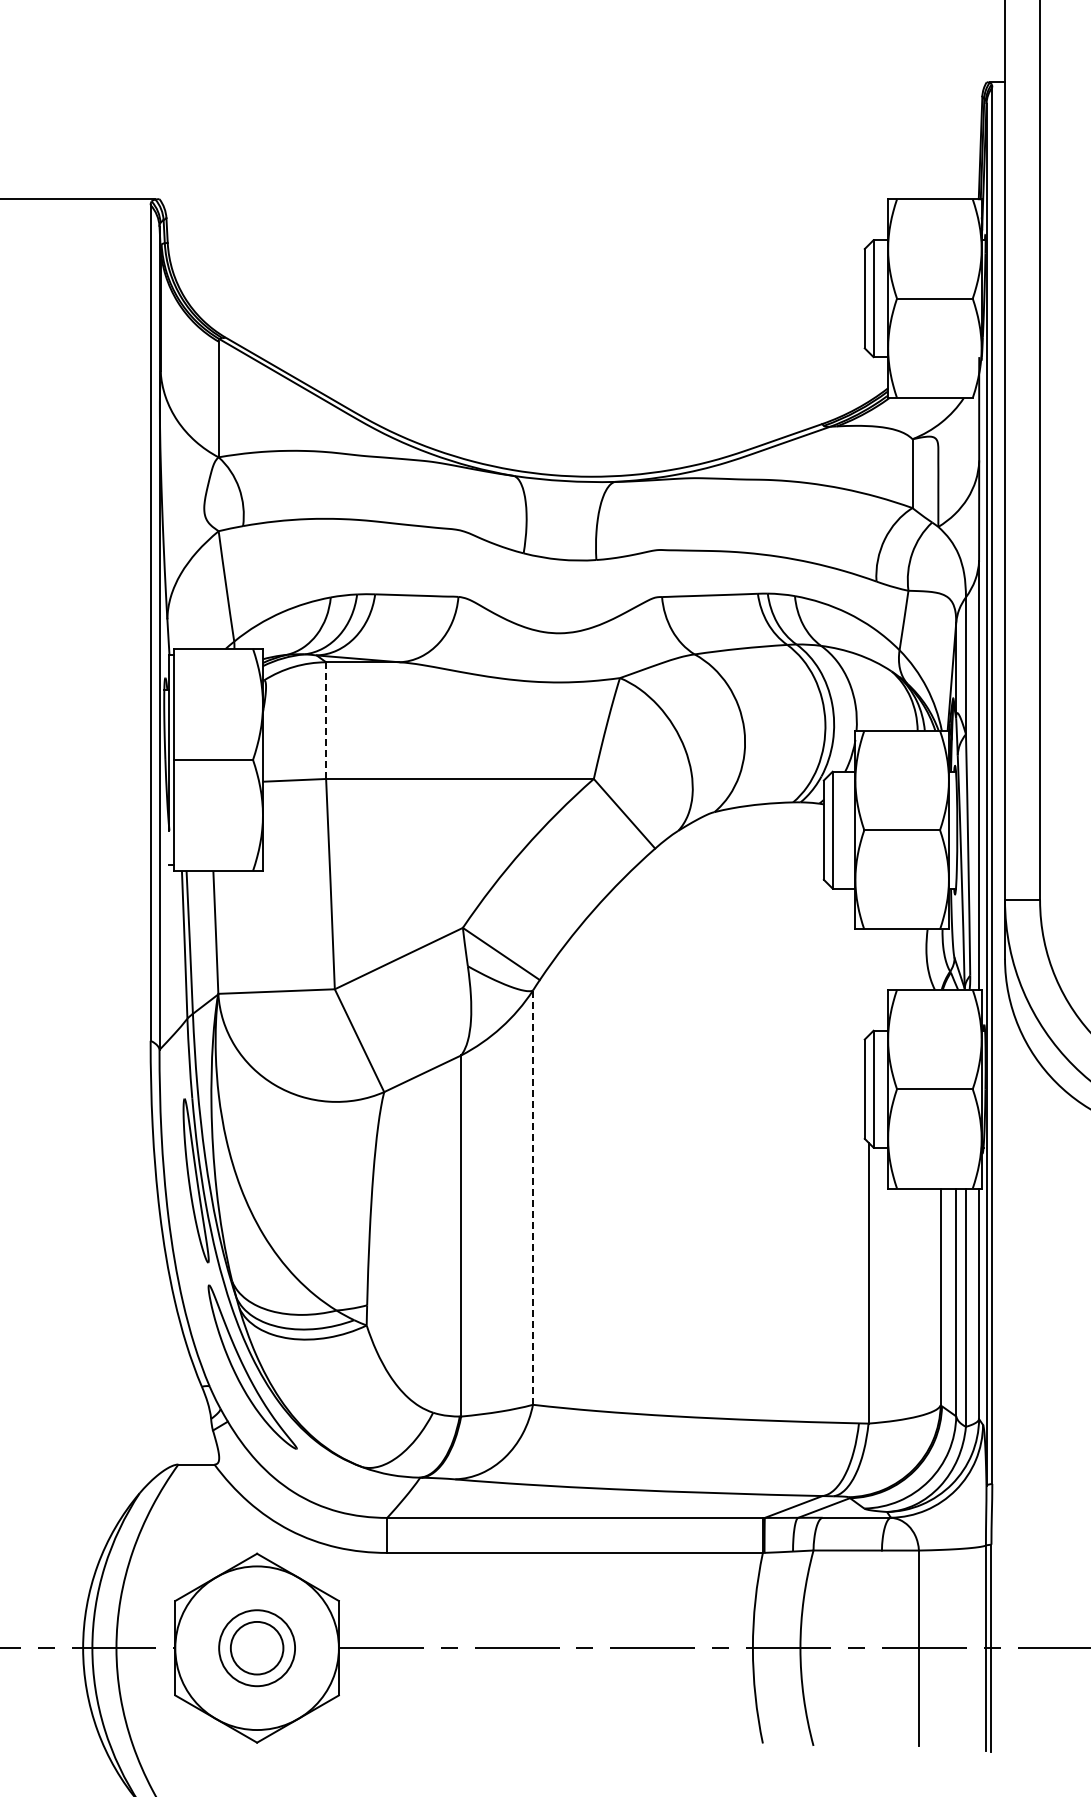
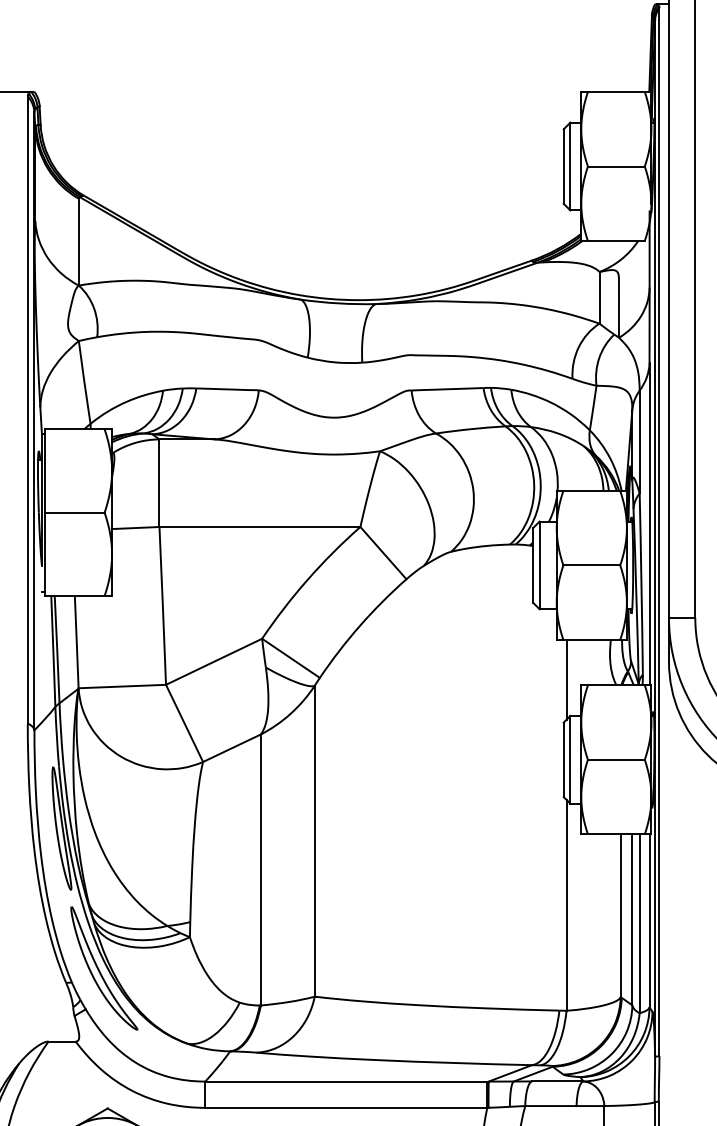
line: (326, 720) -> (159, 483), dashed -> solid
line: (868, 982) -> (566, 679), added
line: (533, 1197) -> (315, 841), dashed -> solid

